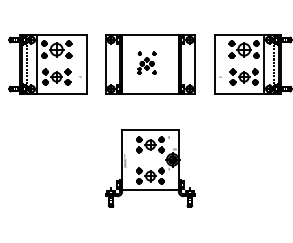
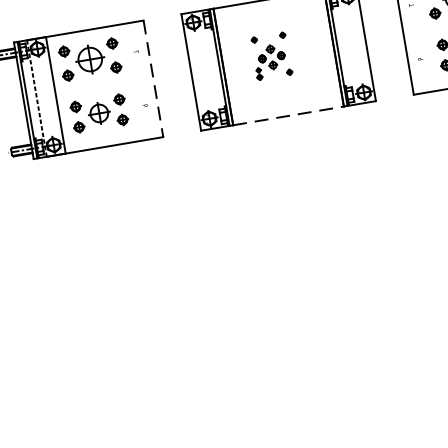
line: (86, 64) -> (153, 78), solid -> dashed
line: (150, 94) -> (288, 116), solid -> dashed
part: (150, 168) -> (313, 261), removed

